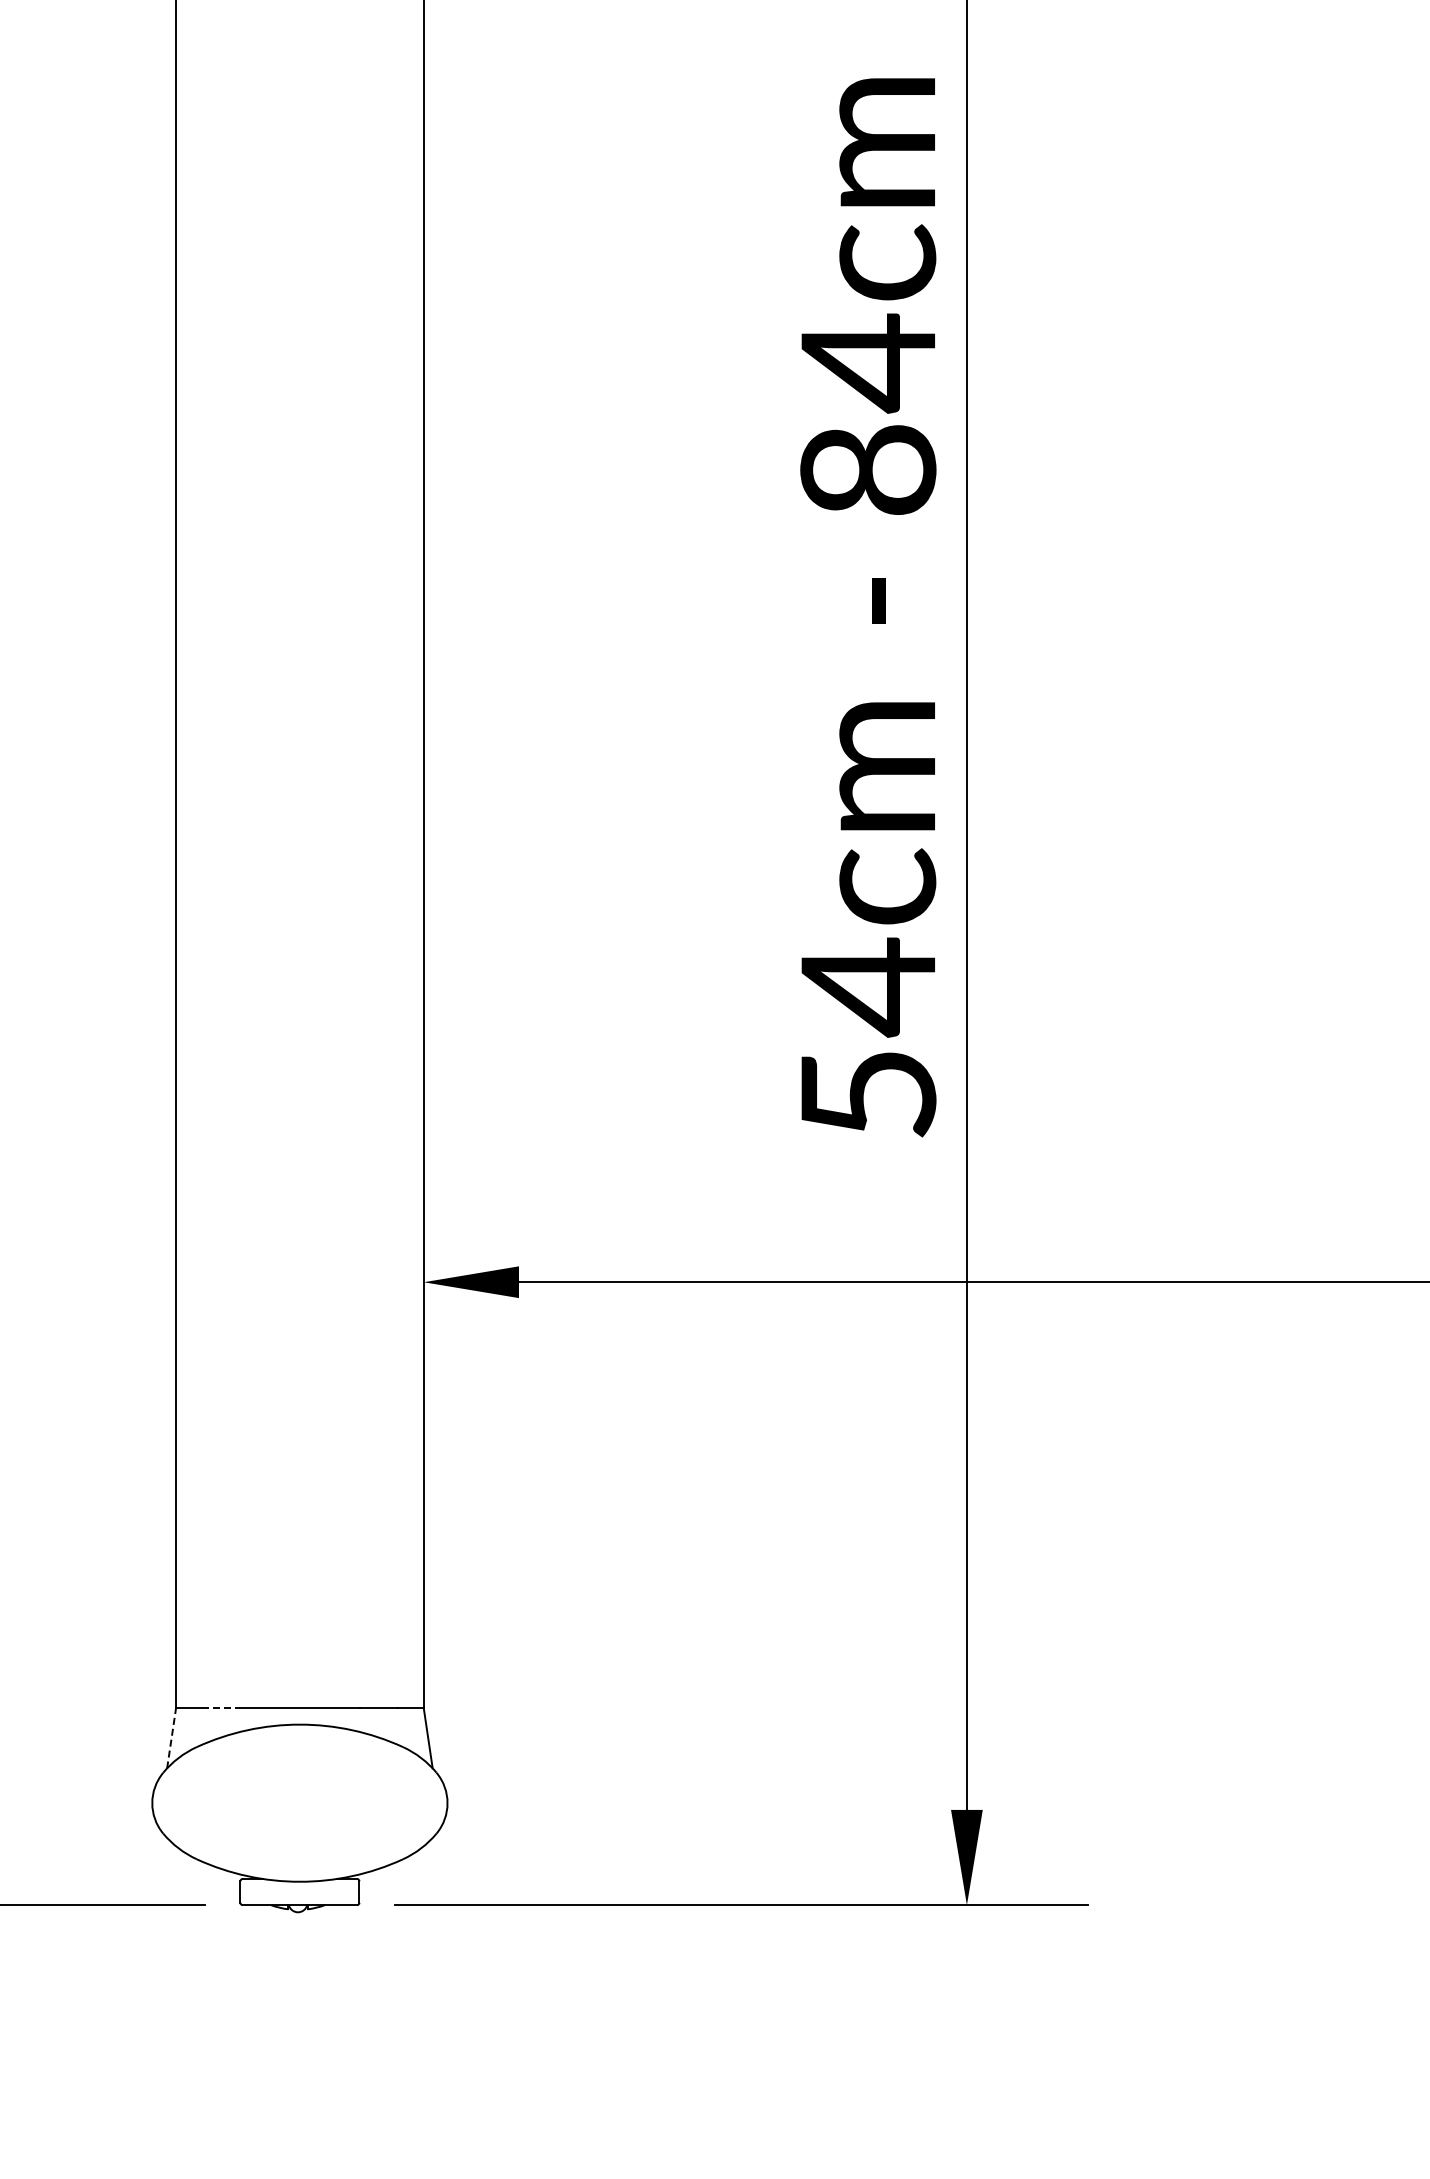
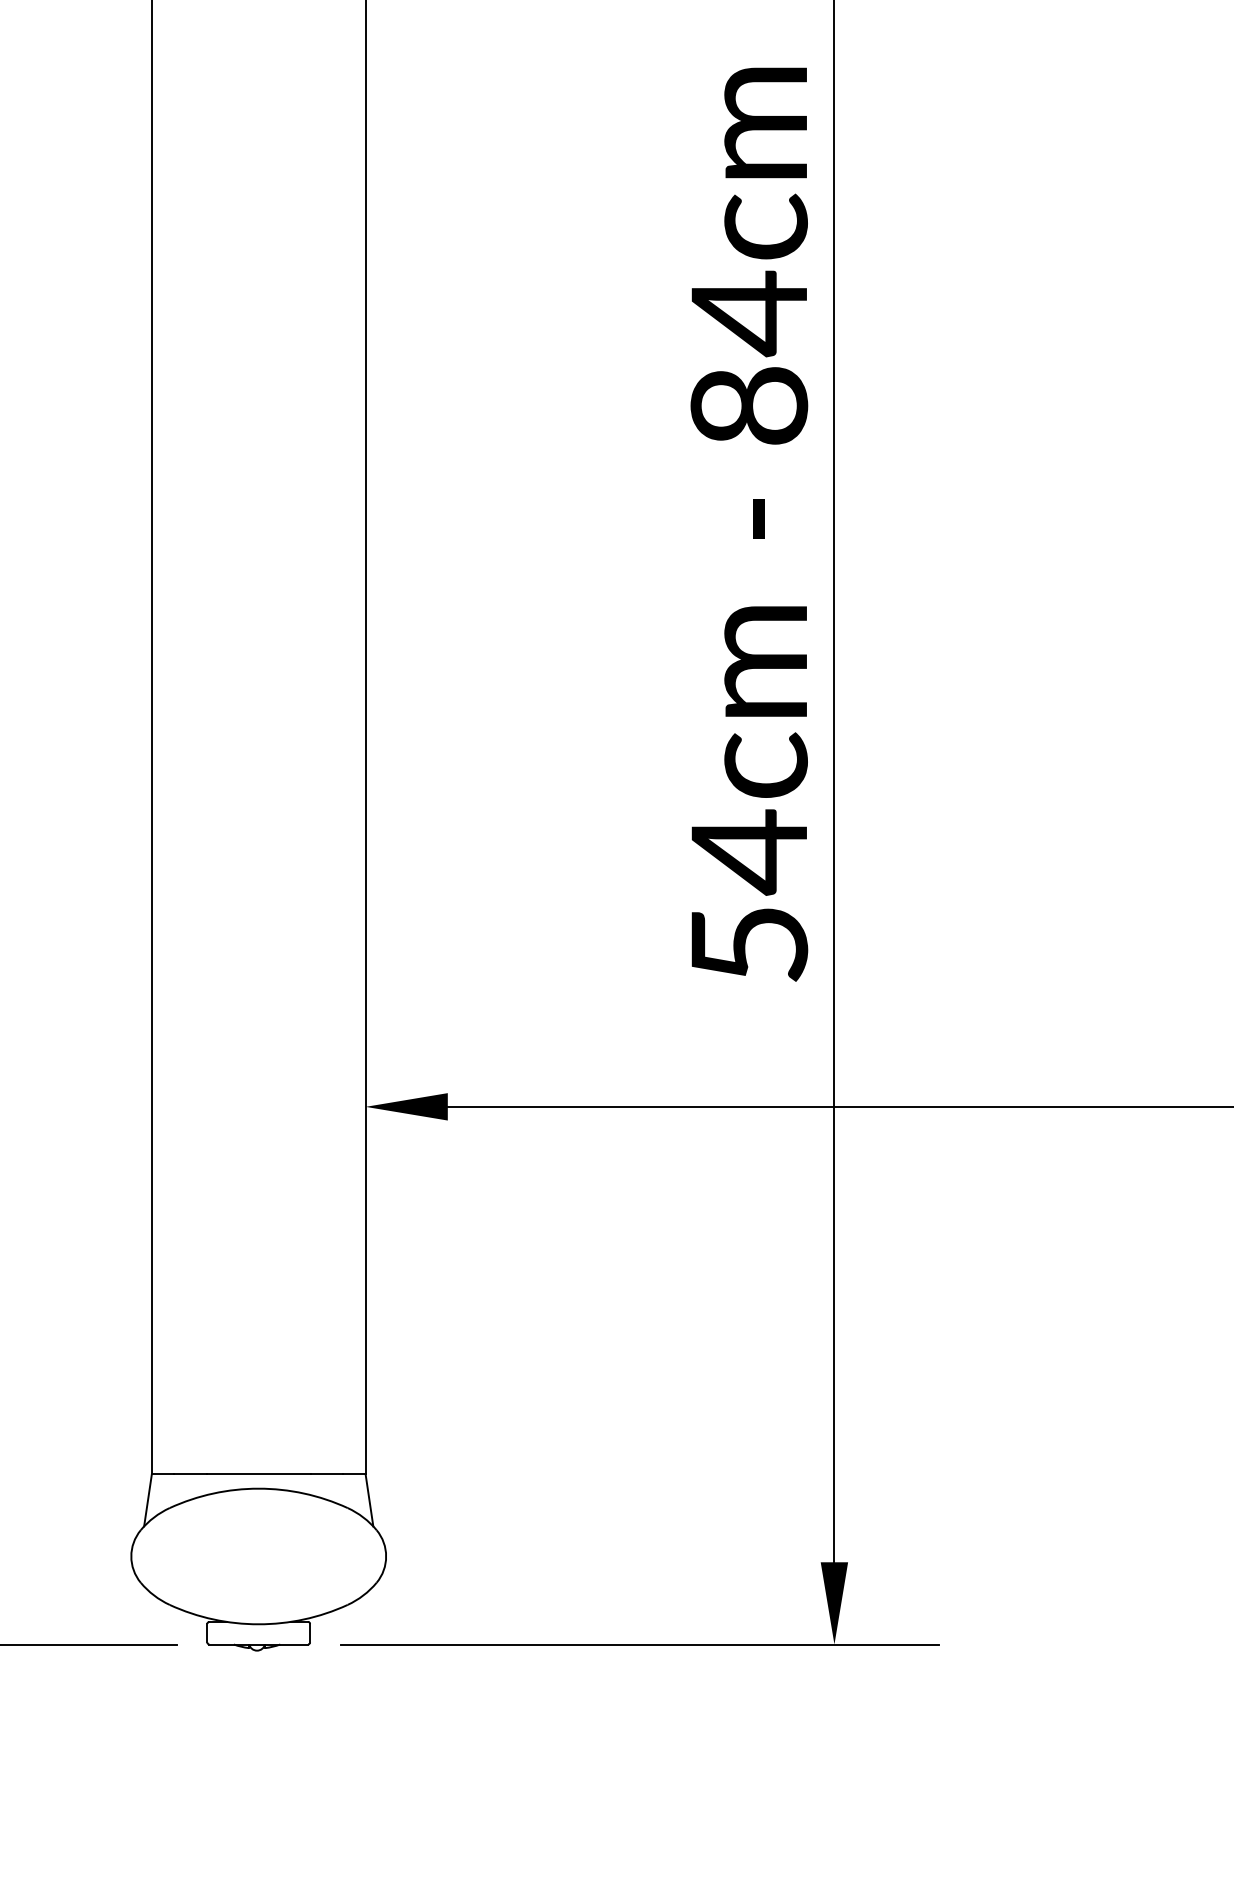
line: (220, 1707) -> (190, 1473), dashed -> solid
line: (171, 1738) -> (147, 1500), dashed -> solid

